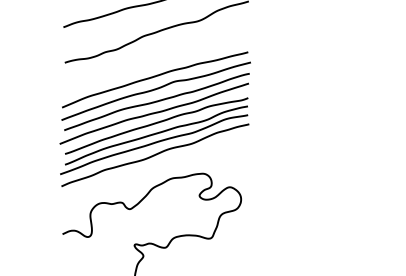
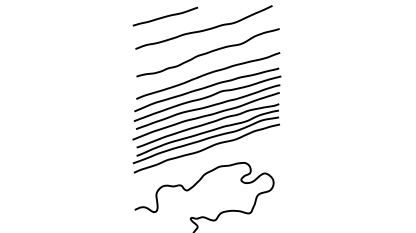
curve: (157, 60) -> (208, 74), added

